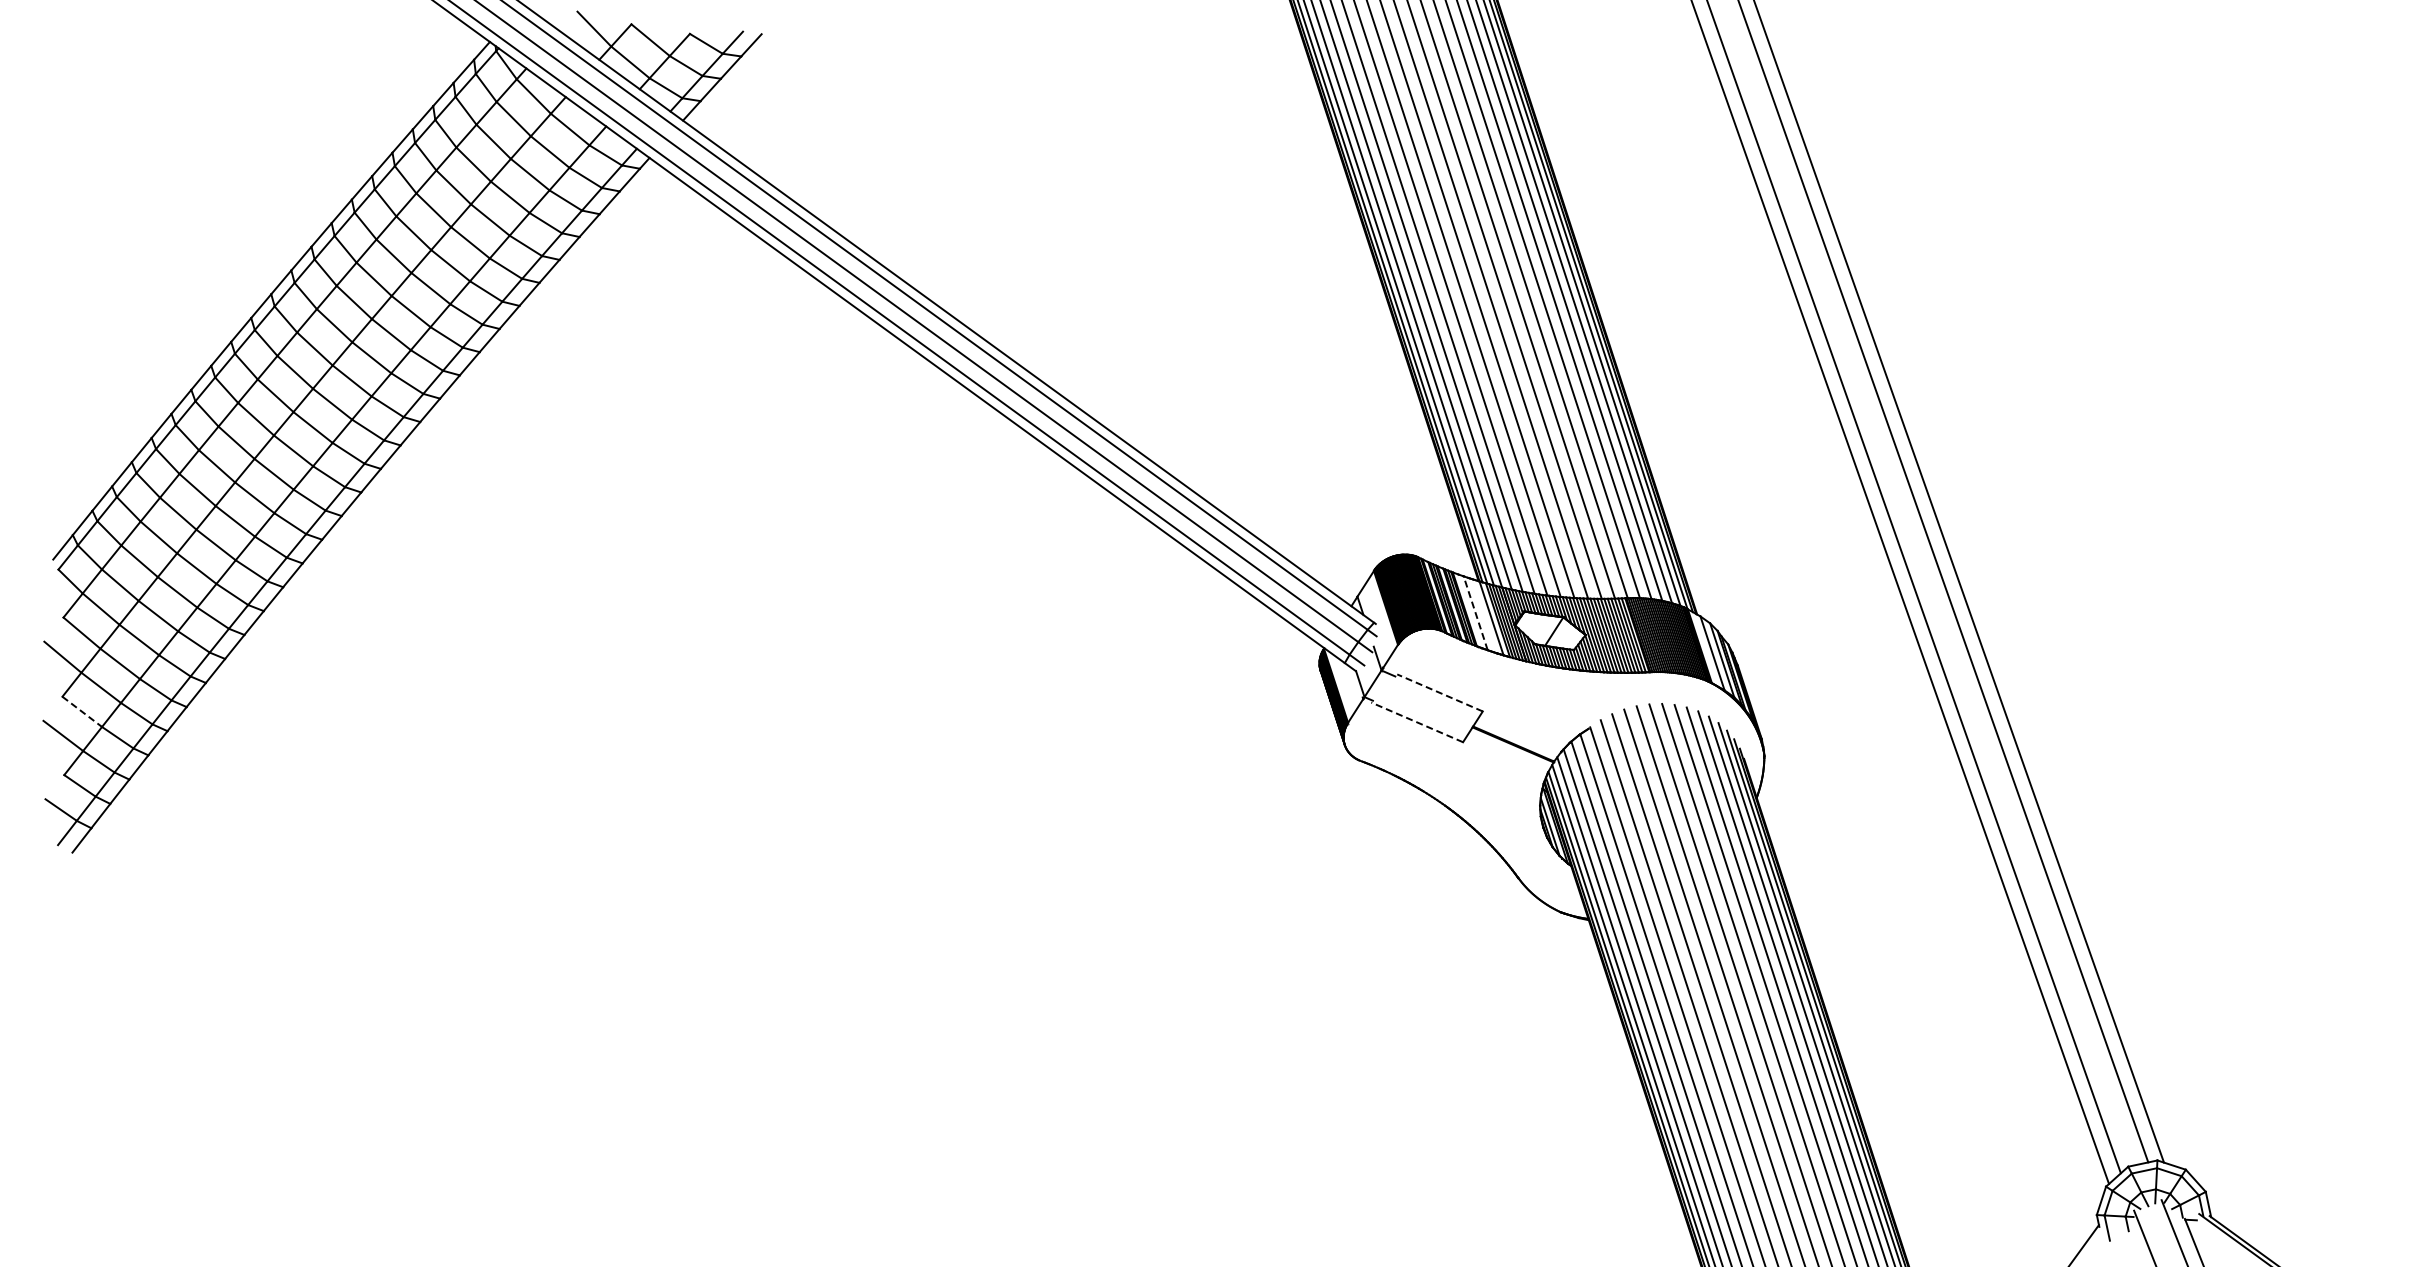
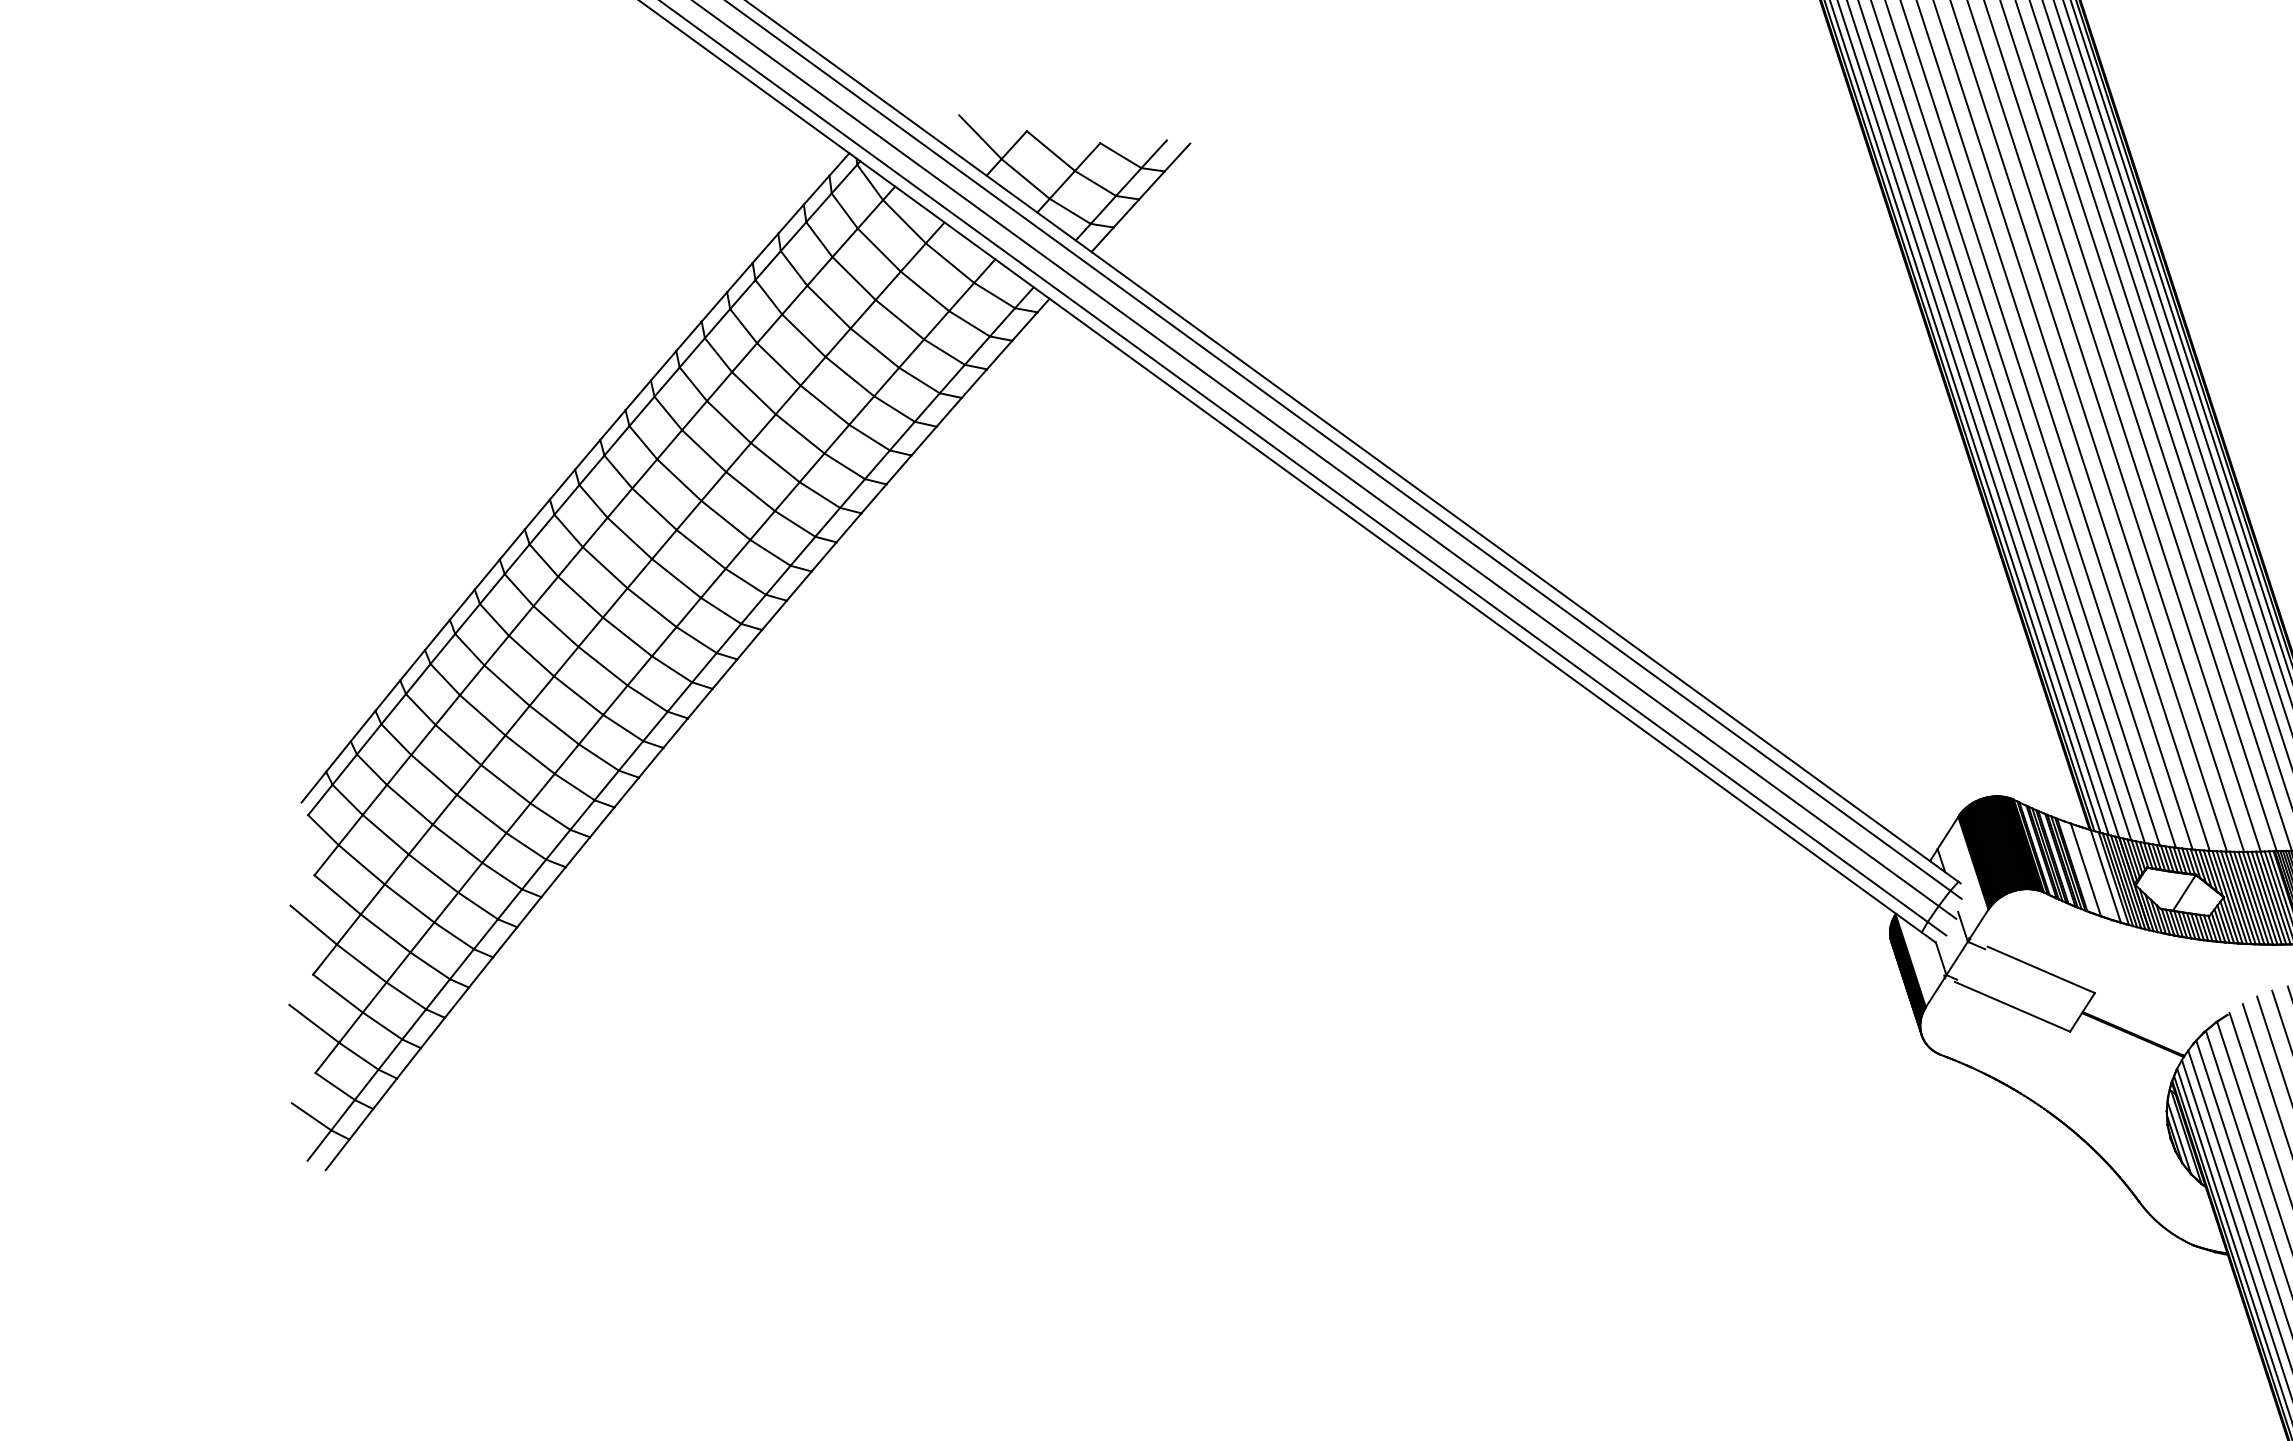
line: (1475, 613) -> (2085, 870), dashed -> solid
line: (1440, 692) -> (2041, 969), dashed -> solid
line: (82, 711) -> (338, 993), dashed -> solid
line: (1416, 722) -> (2011, 1006), dashed -> solid

